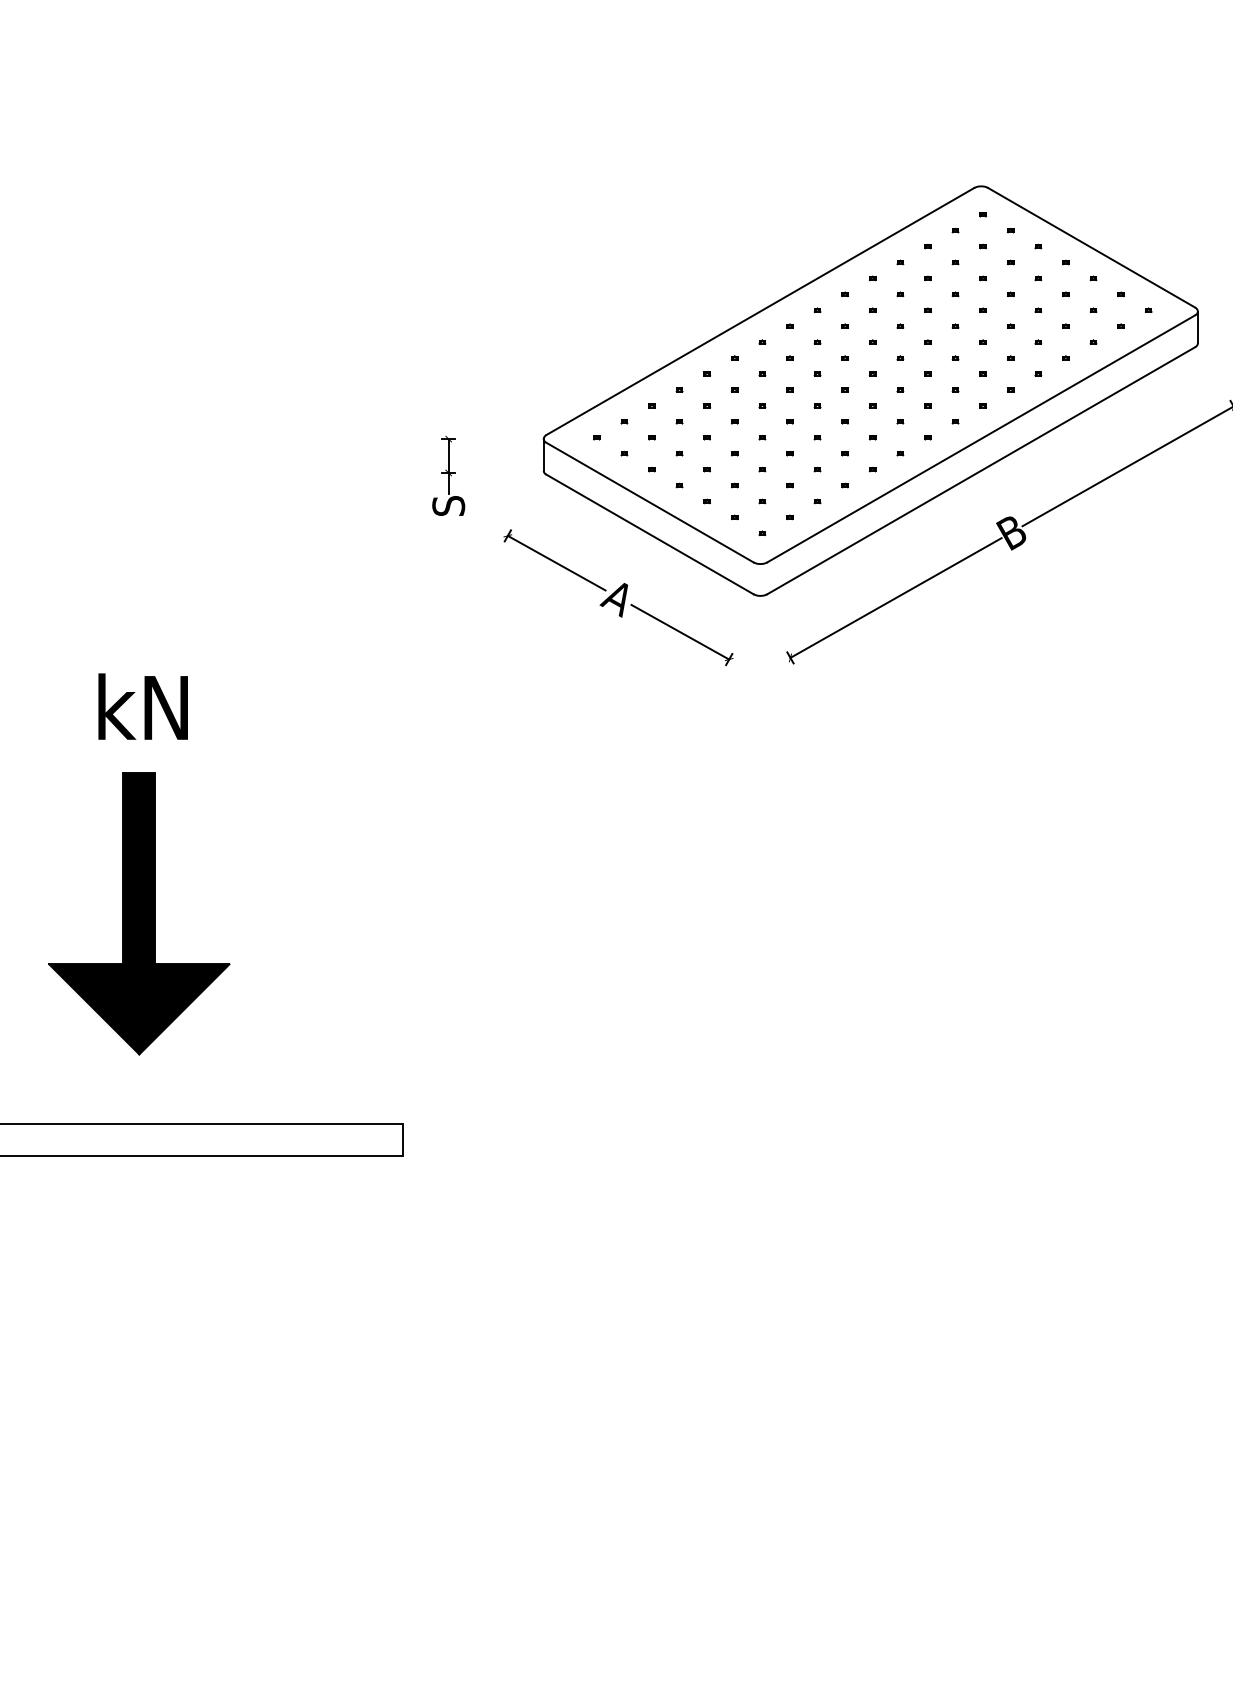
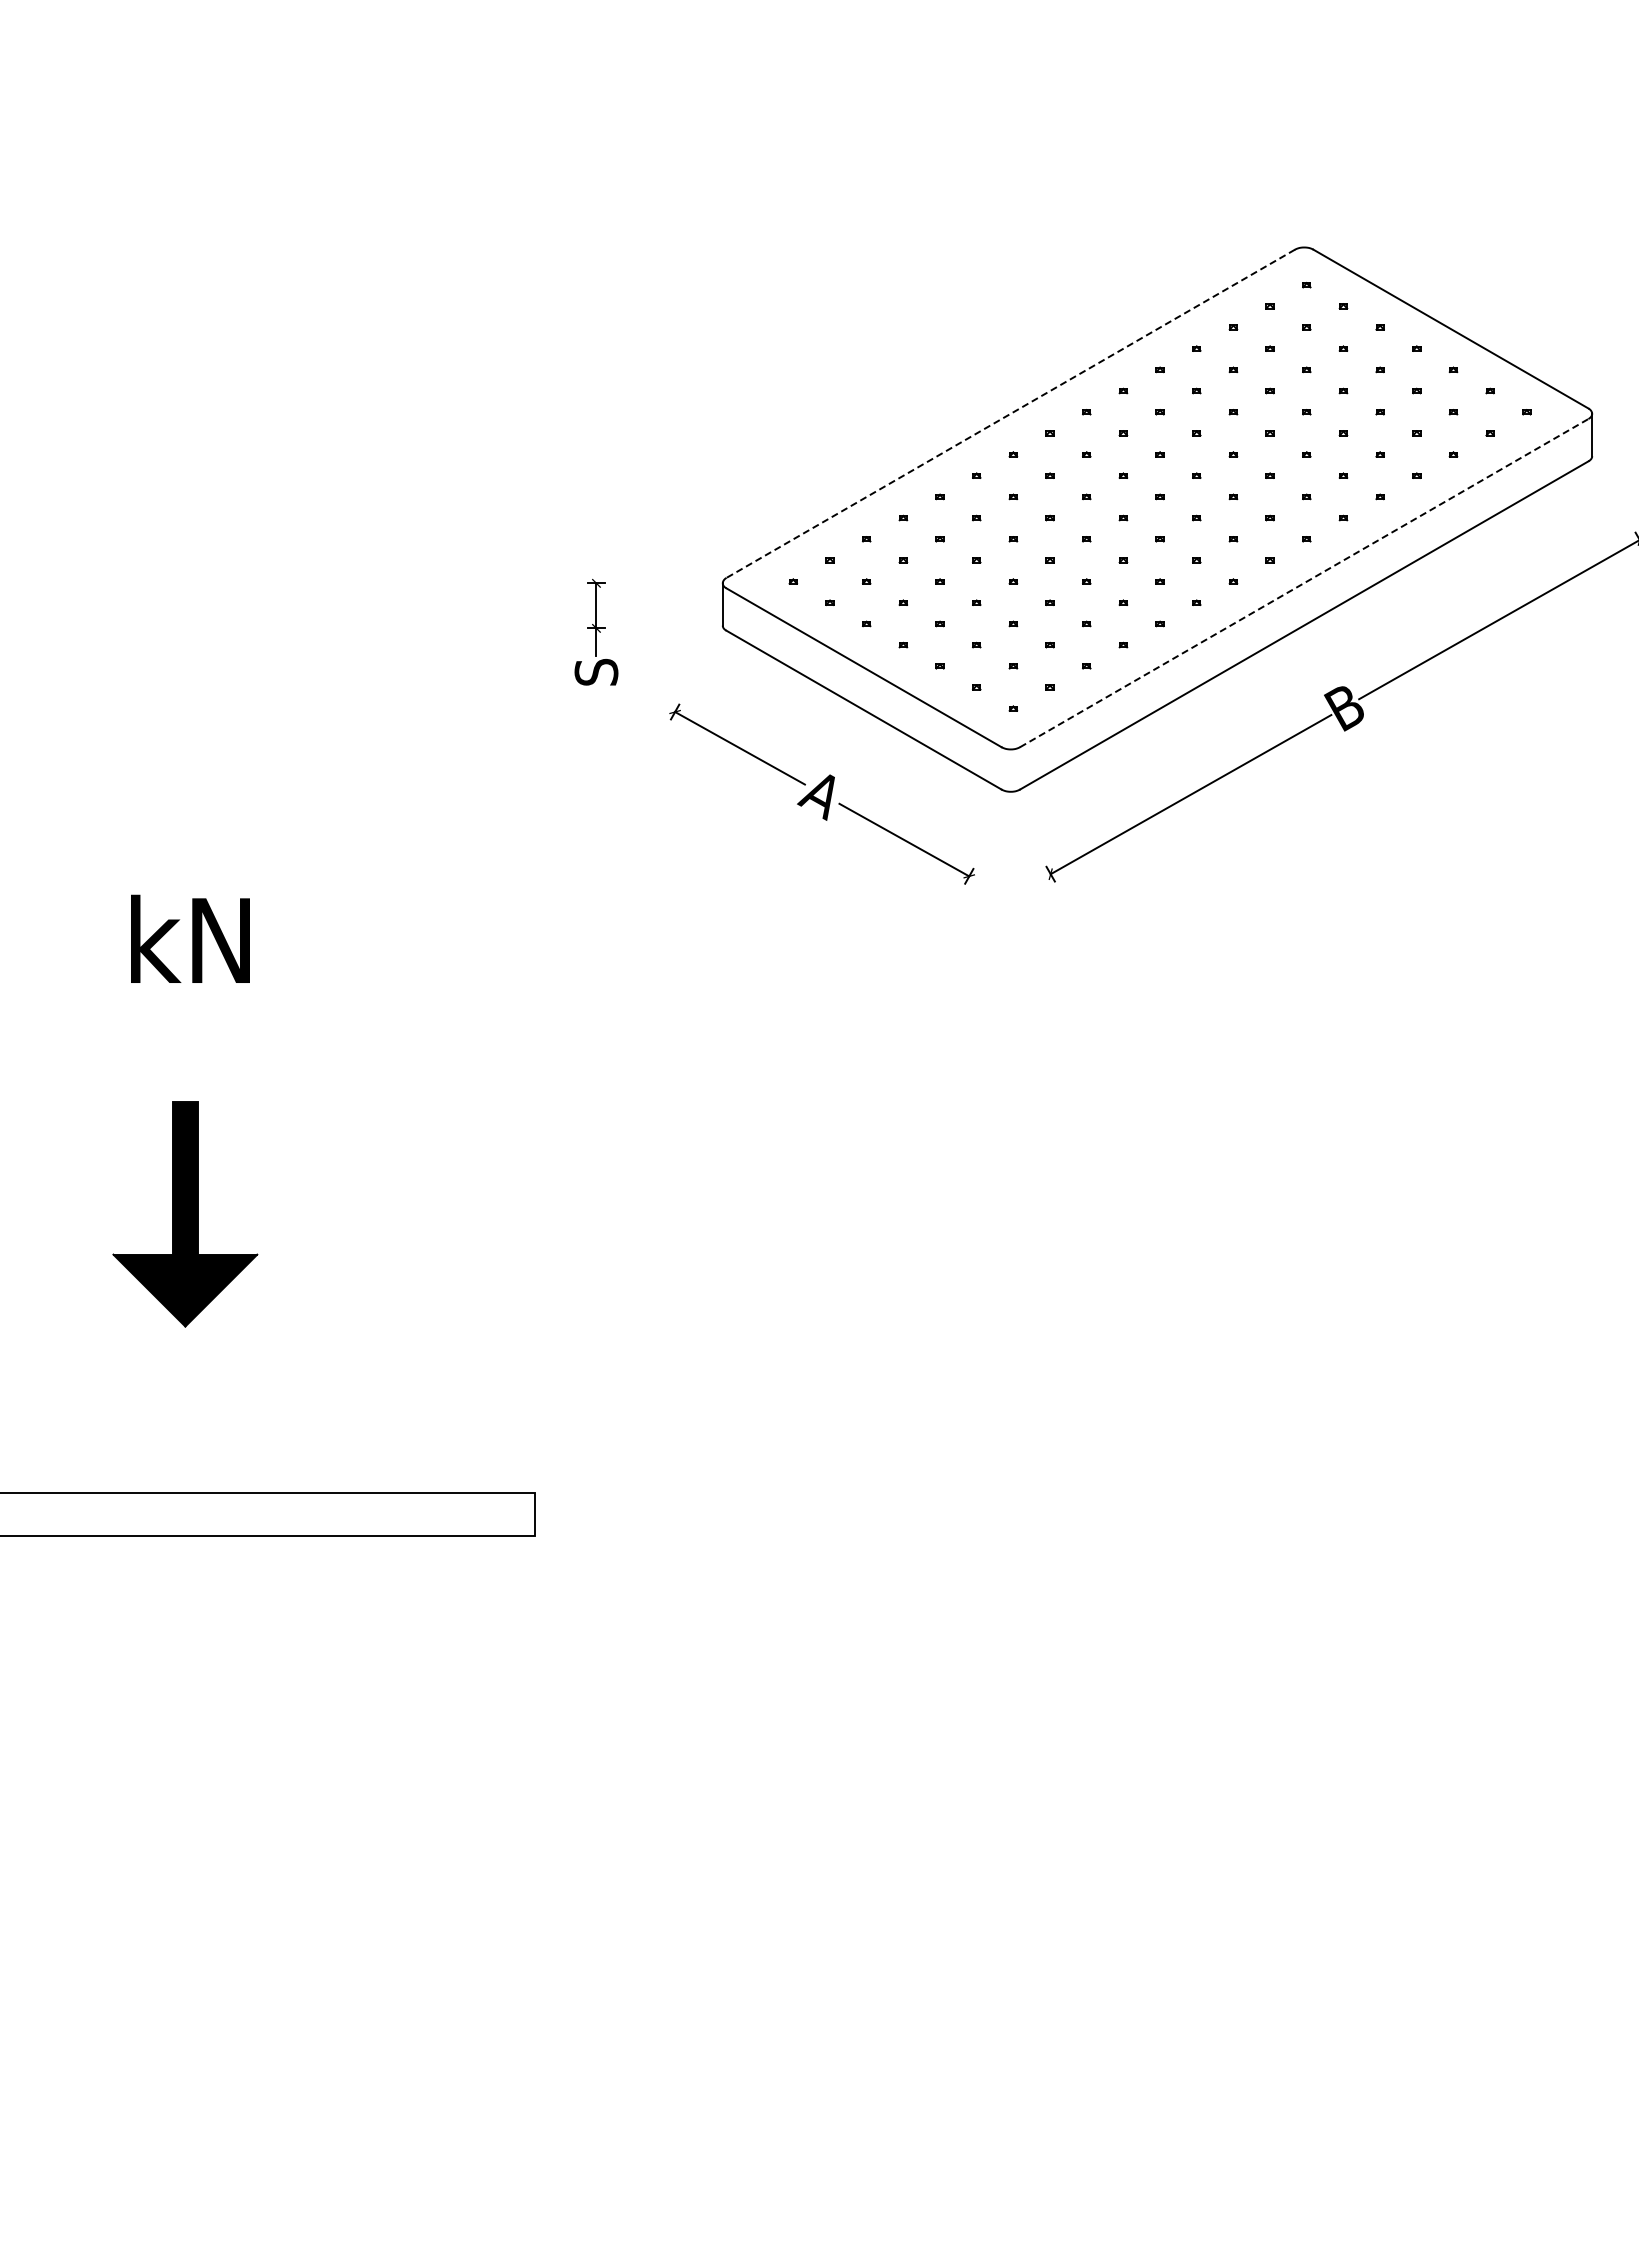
line: (760, 312) -> (1010, 414), solid -> dashed
line: (981, 438) -> (1304, 582), solid -> dashed
part: (139, 913) -> (185, 1214), size x0.6

